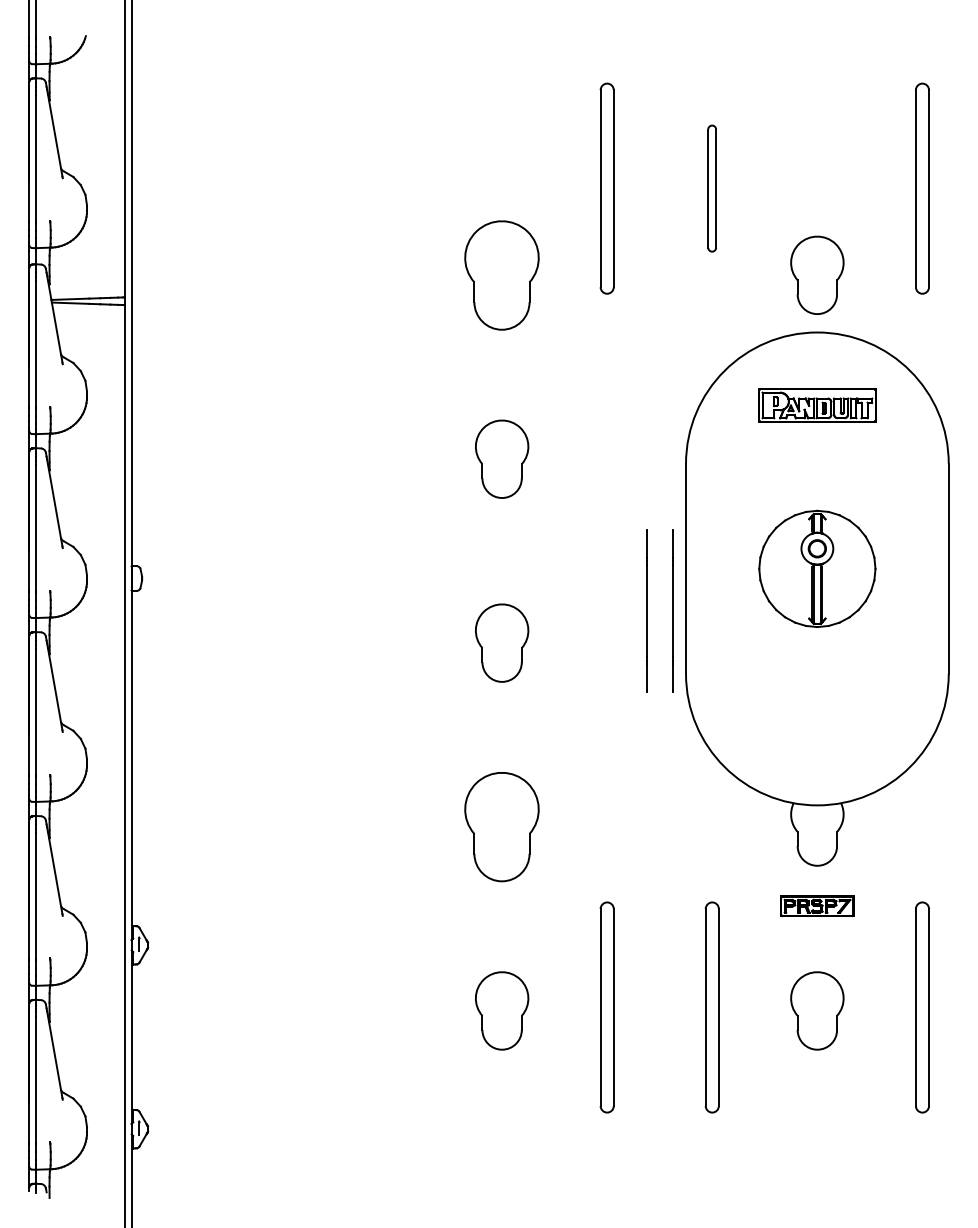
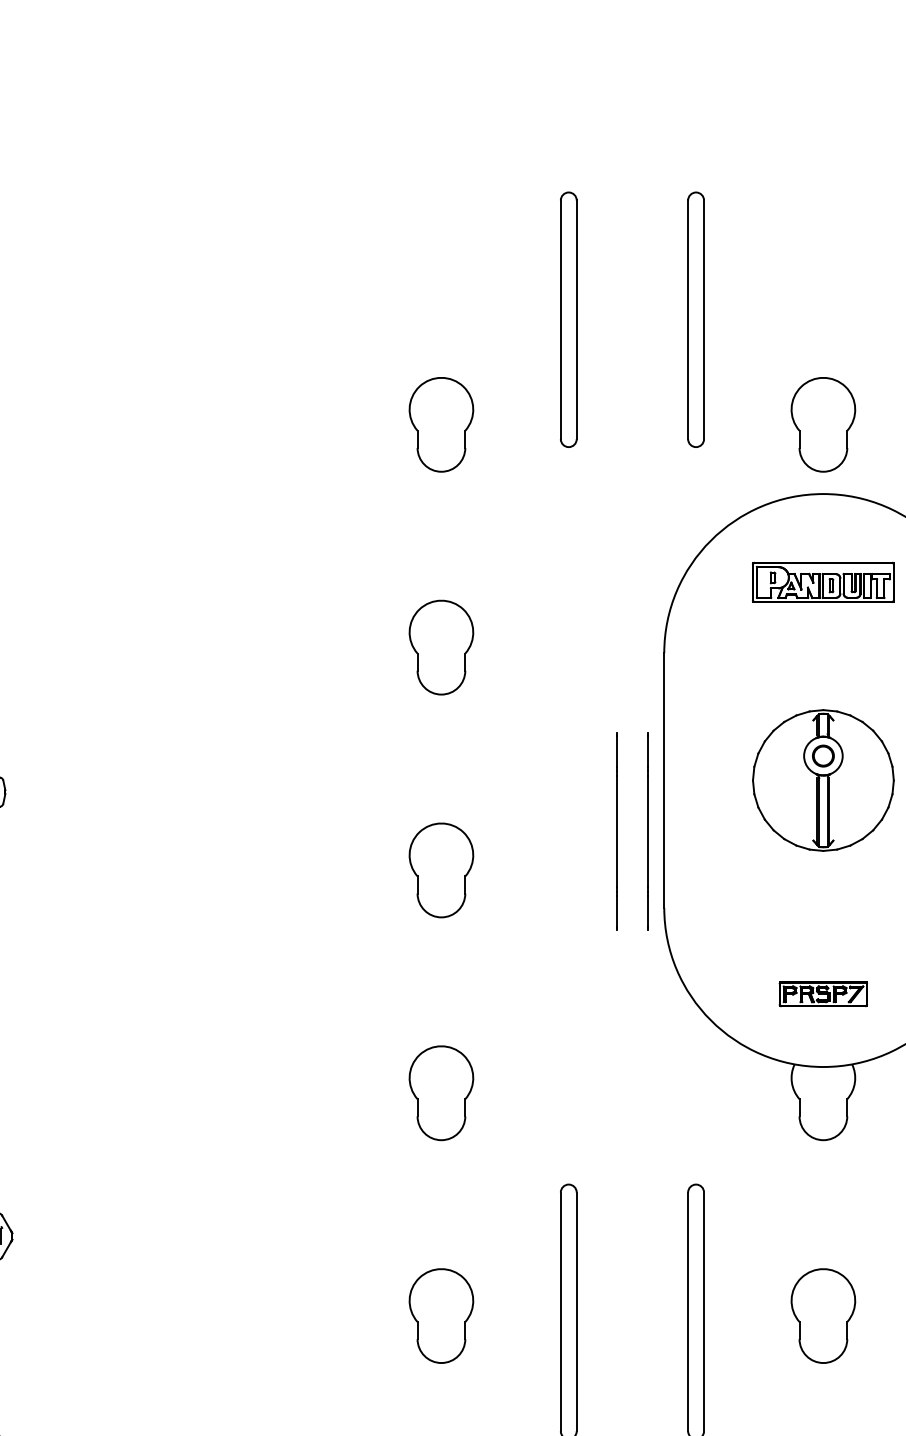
part: (711, 188) -> (695, 319), size x1.67
part: (502, 274) -> (441, 423), size x0.71
part: (502, 826) -> (441, 1092), size x0.71
part: (817, 906) -> (823, 994), moved

